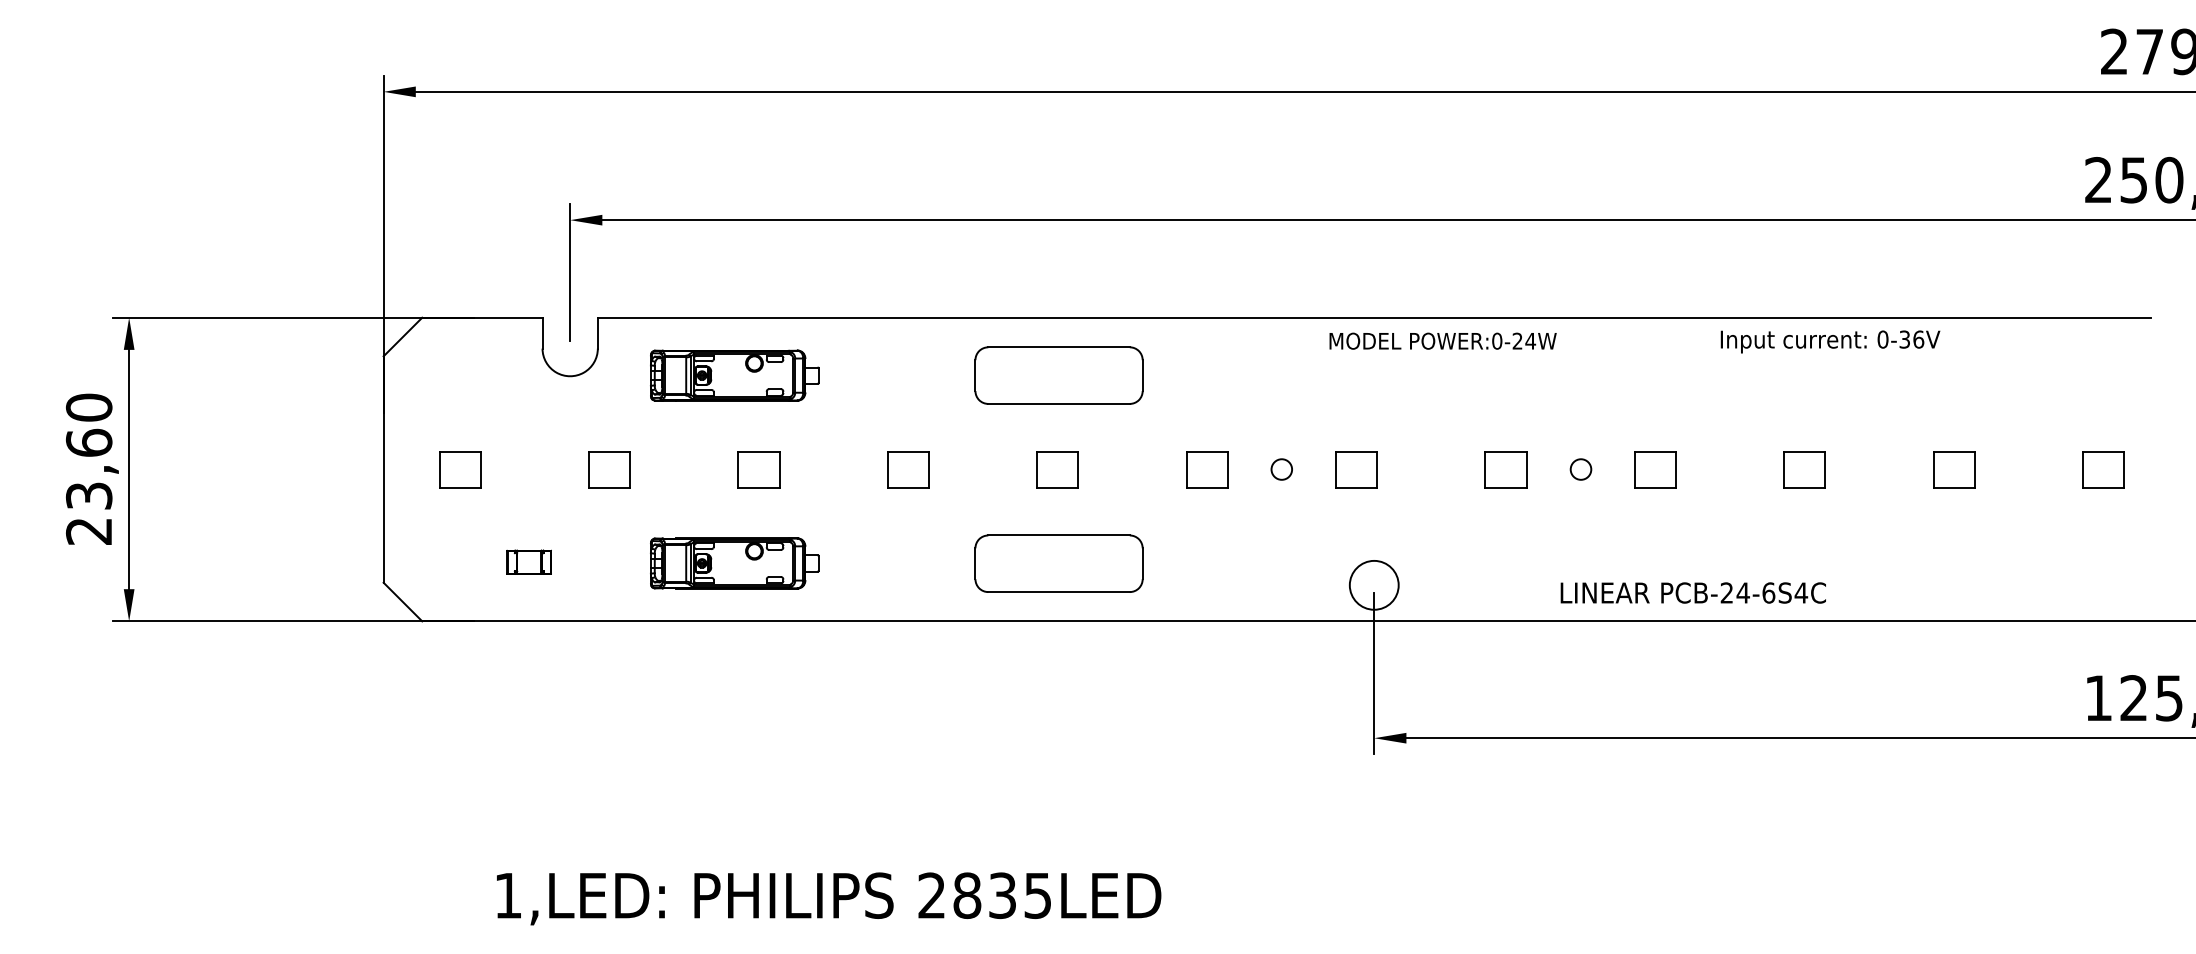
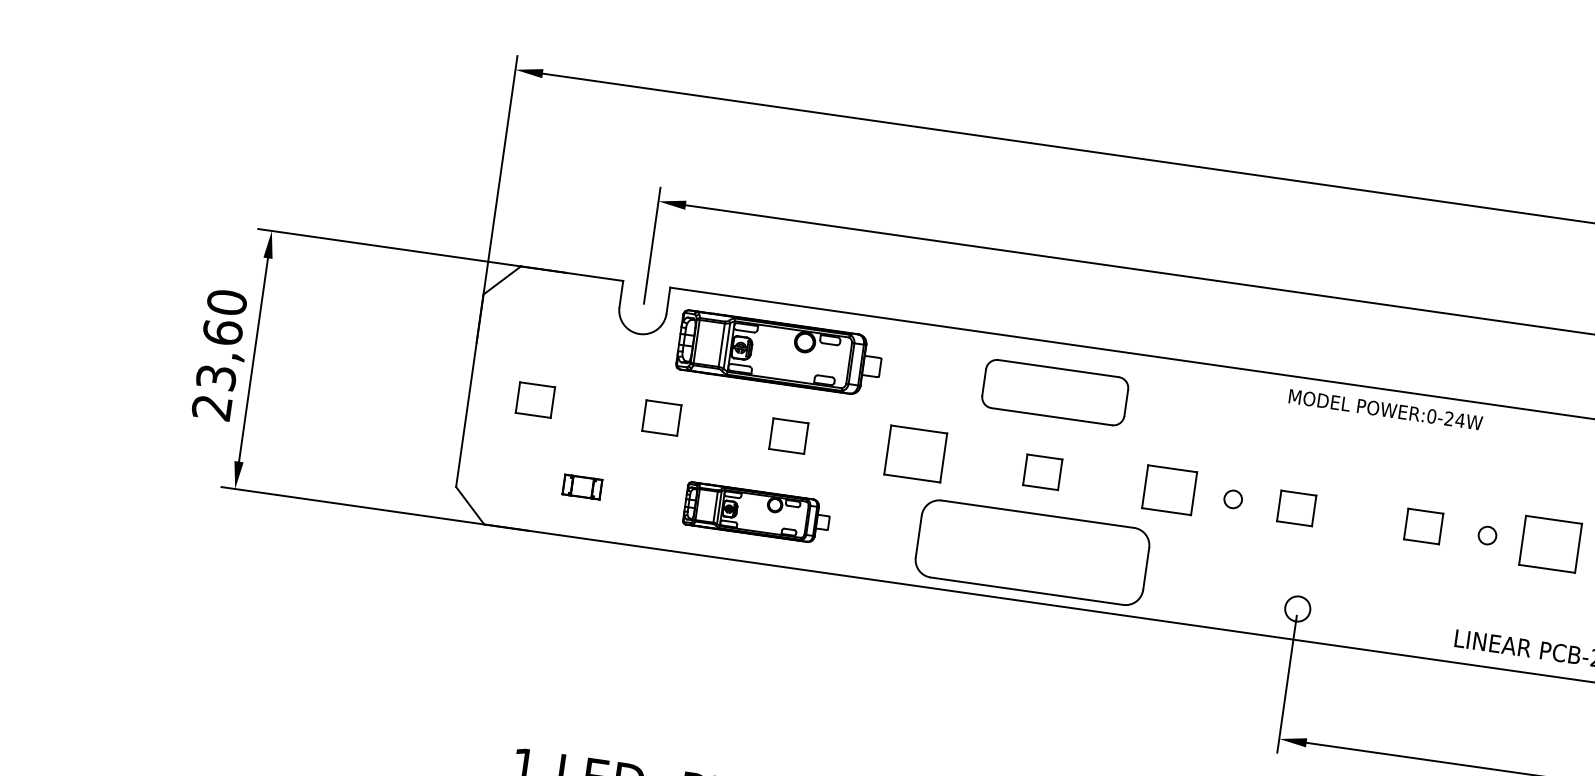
part: (734, 375) -> (779, 353), size x1.4
part: (908, 469) -> (915, 454), size x1.6
part: (1207, 469) -> (1170, 490), size x1.4
part: (1655, 469) -> (1550, 544), size x1.6
part: (1058, 563) -> (1032, 552), size x1.6
circle: (1373, 584) -> (1297, 608), size x0.6

